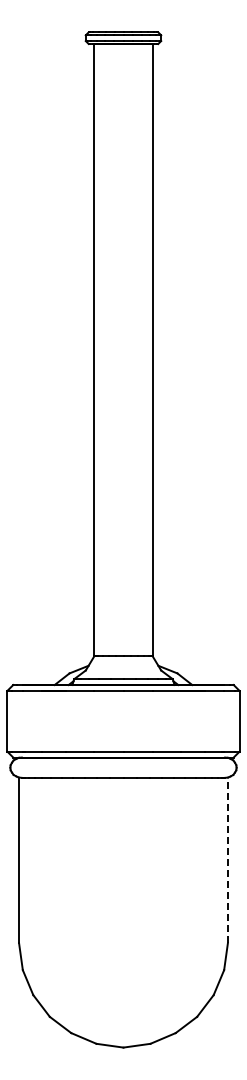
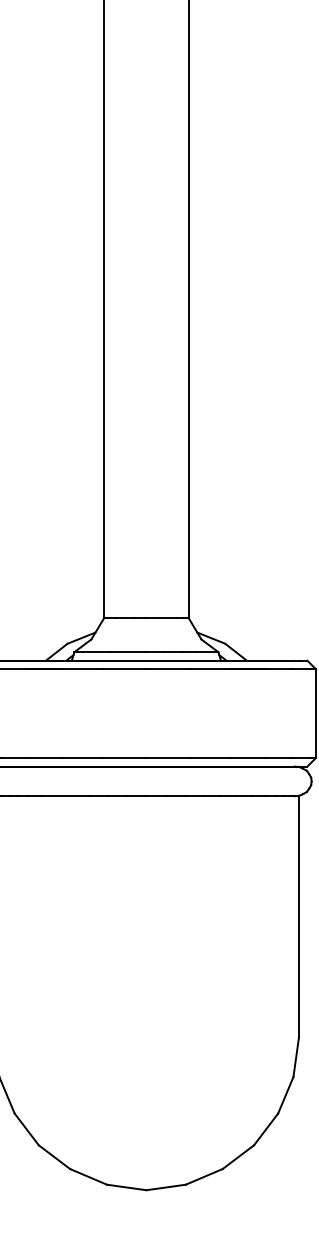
line: (227, 860) -> (298, 916), dashed -> solid

